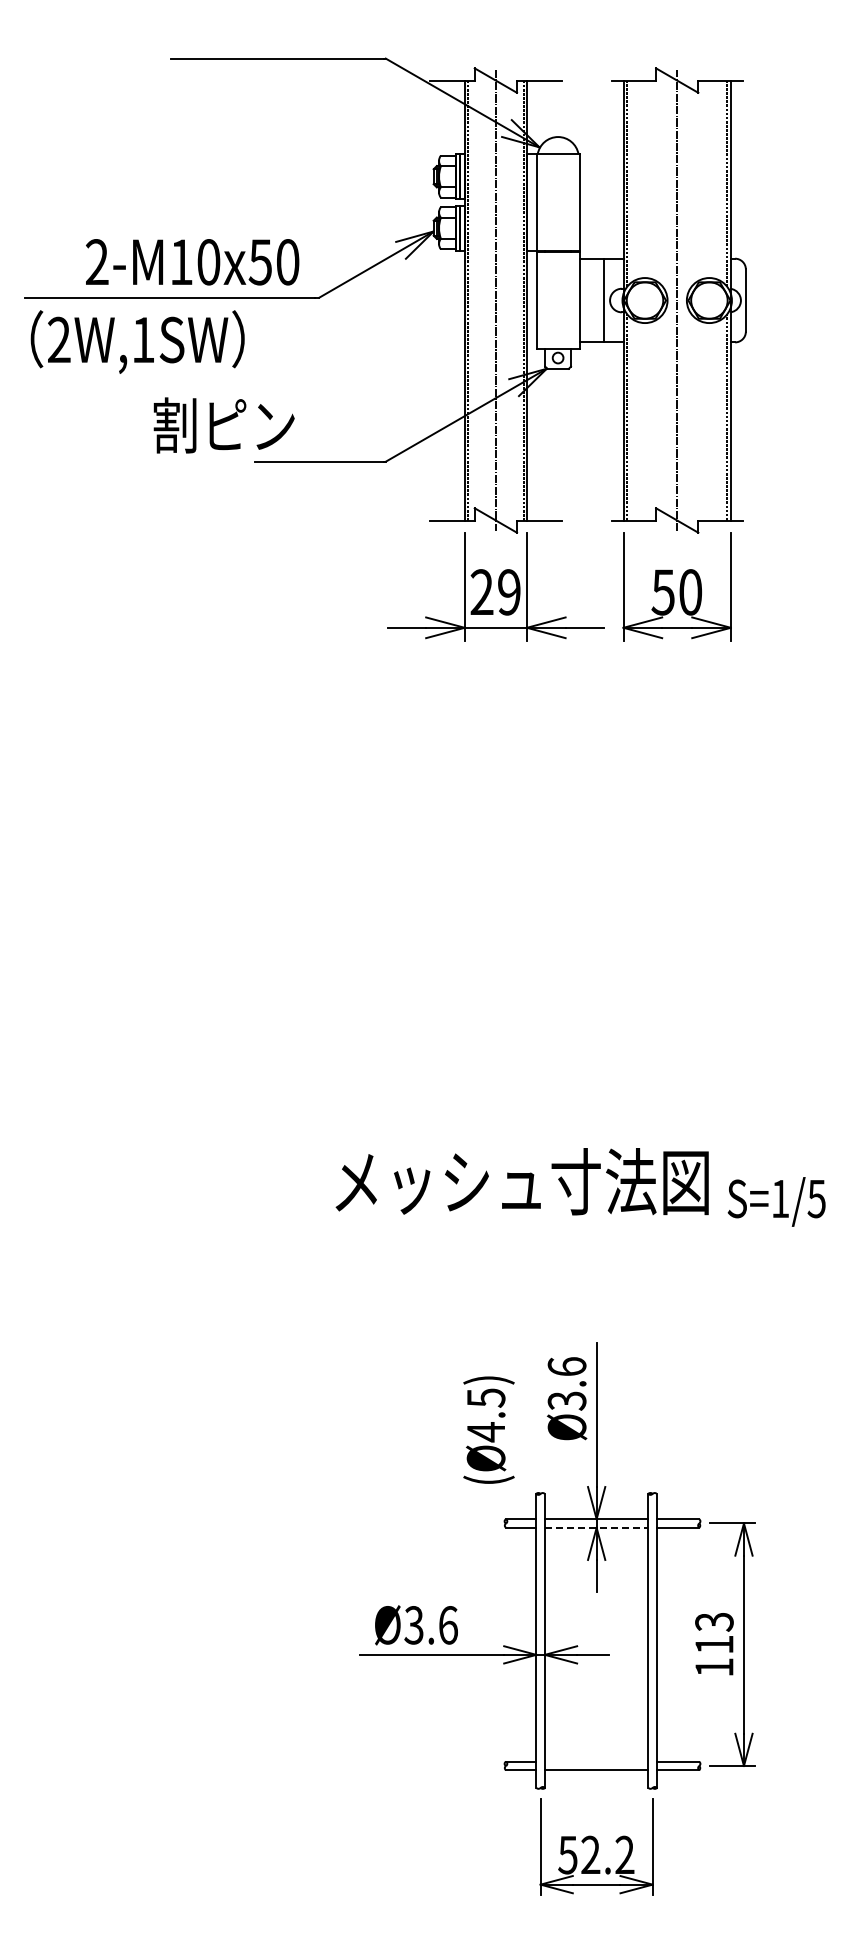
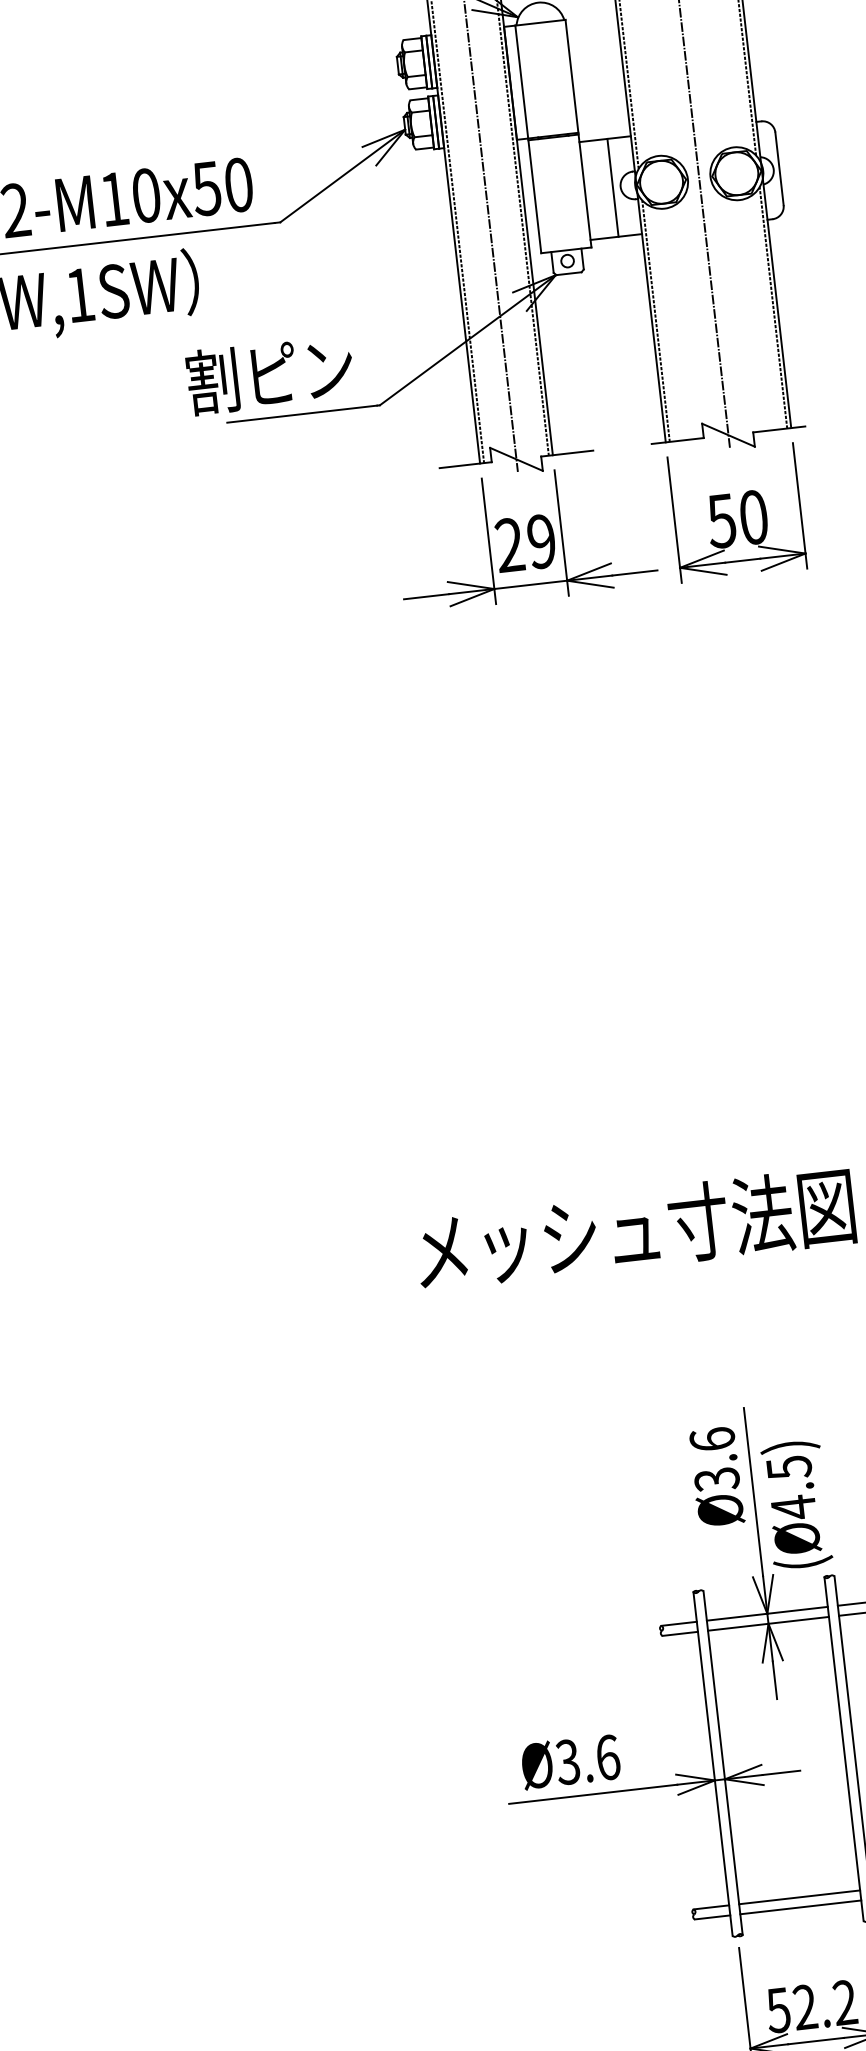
text: (223, 425) -> (269, 374), moved
text: (488, 1429) -> (796, 1504), moved
line: (596, 1527) -> (768, 1623), dashed -> solid
line: (596, 1761) -> (799, 1897), added

